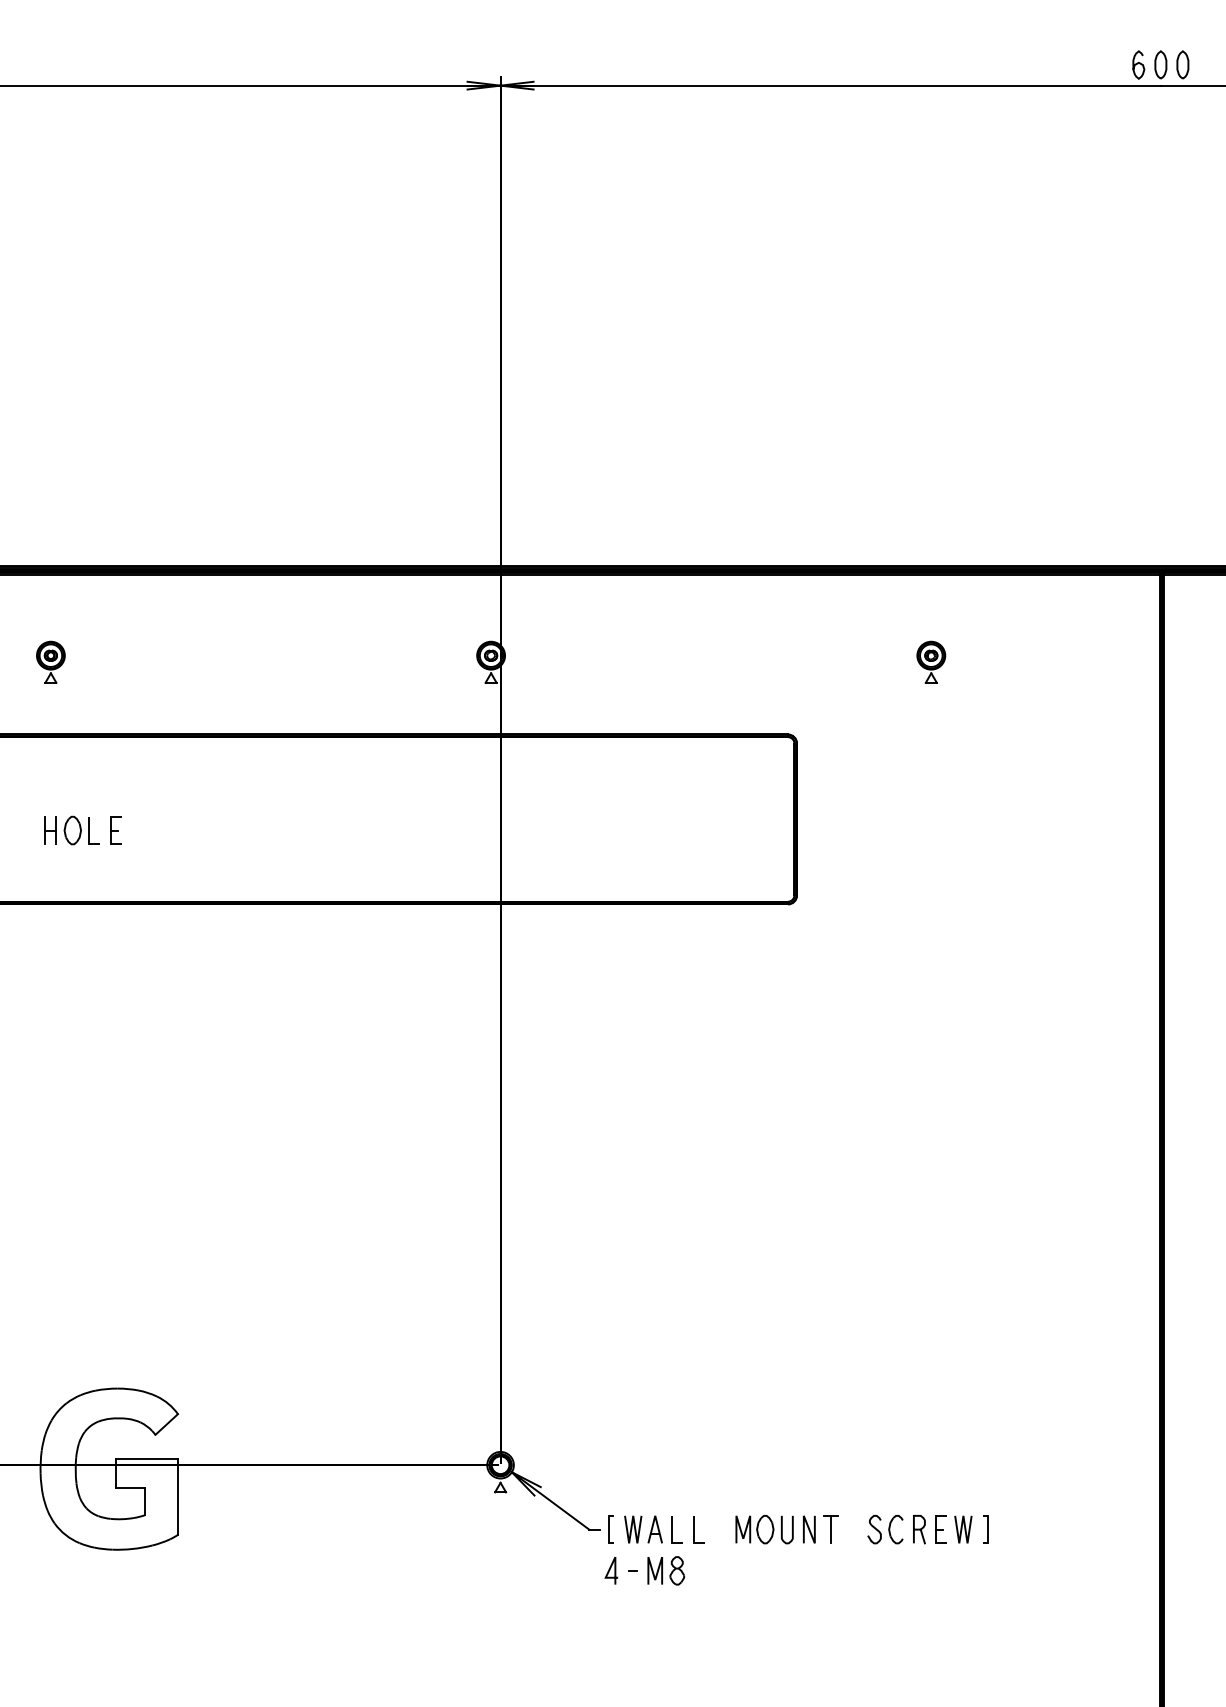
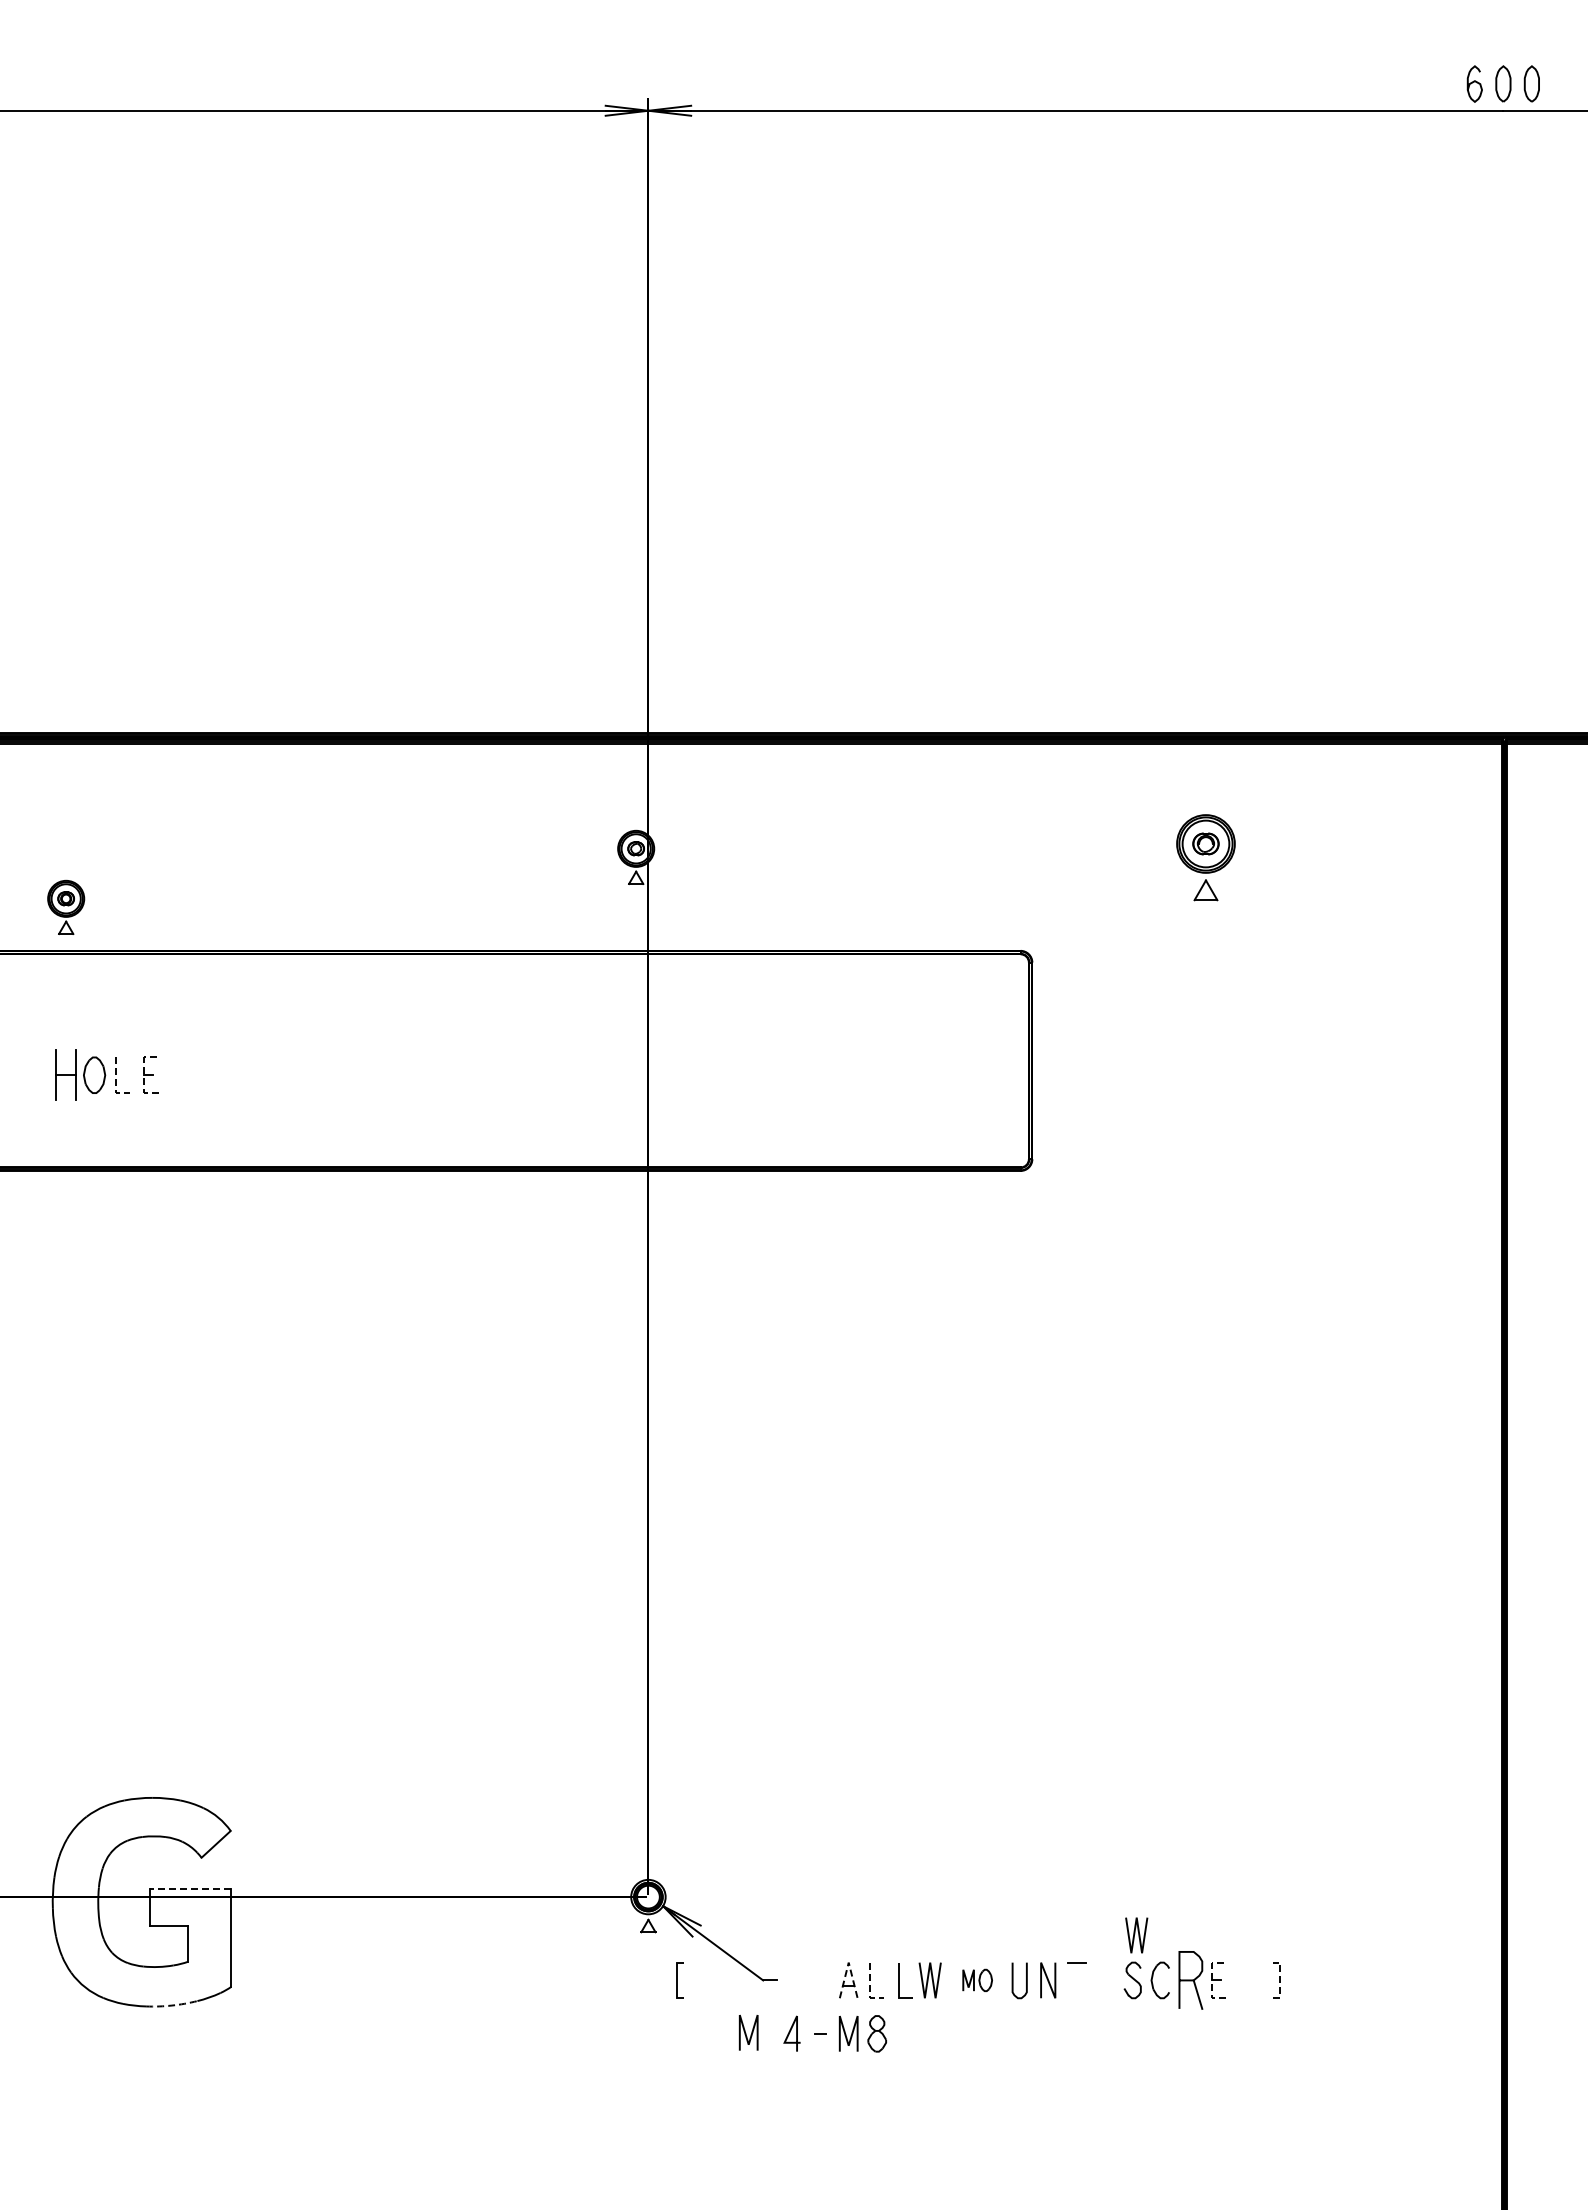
part: (51, 661) -> (66, 906), moved
part: (931, 661) -> (1206, 856), size x1.6
part: (50, 829) -> (65, 1074), size x1.4
line: (111, 830) -> (144, 1075), solid -> dashed
line: (88, 836) -> (115, 1083), solid -> dashed
line: (146, 1458) -> (190, 1888), solid -> dashed
line: (655, 1515) -> (848, 1962), solid -> dashed
line: (962, 1528) -> (1135, 1934), moved
line: (608, 1529) -> (677, 1980), moved
line: (631, 1529) -> (928, 1980), moved
part: (754, 1529) -> (977, 1980), size x0.6
line: (831, 1529) -> (1076, 1980), removed
part: (919, 1529) -> (1190, 1980), size x1.6
line: (936, 1529) -> (1212, 1980), solid -> dashed
line: (987, 1529) -> (1279, 1980), solid -> dashed
line: (672, 1535) -> (870, 1988), solid -> dashed
arc: (132, 1548) -> (171, 2005), solid -> dashed
line: (576, 1570) -> (746, 2033), added

